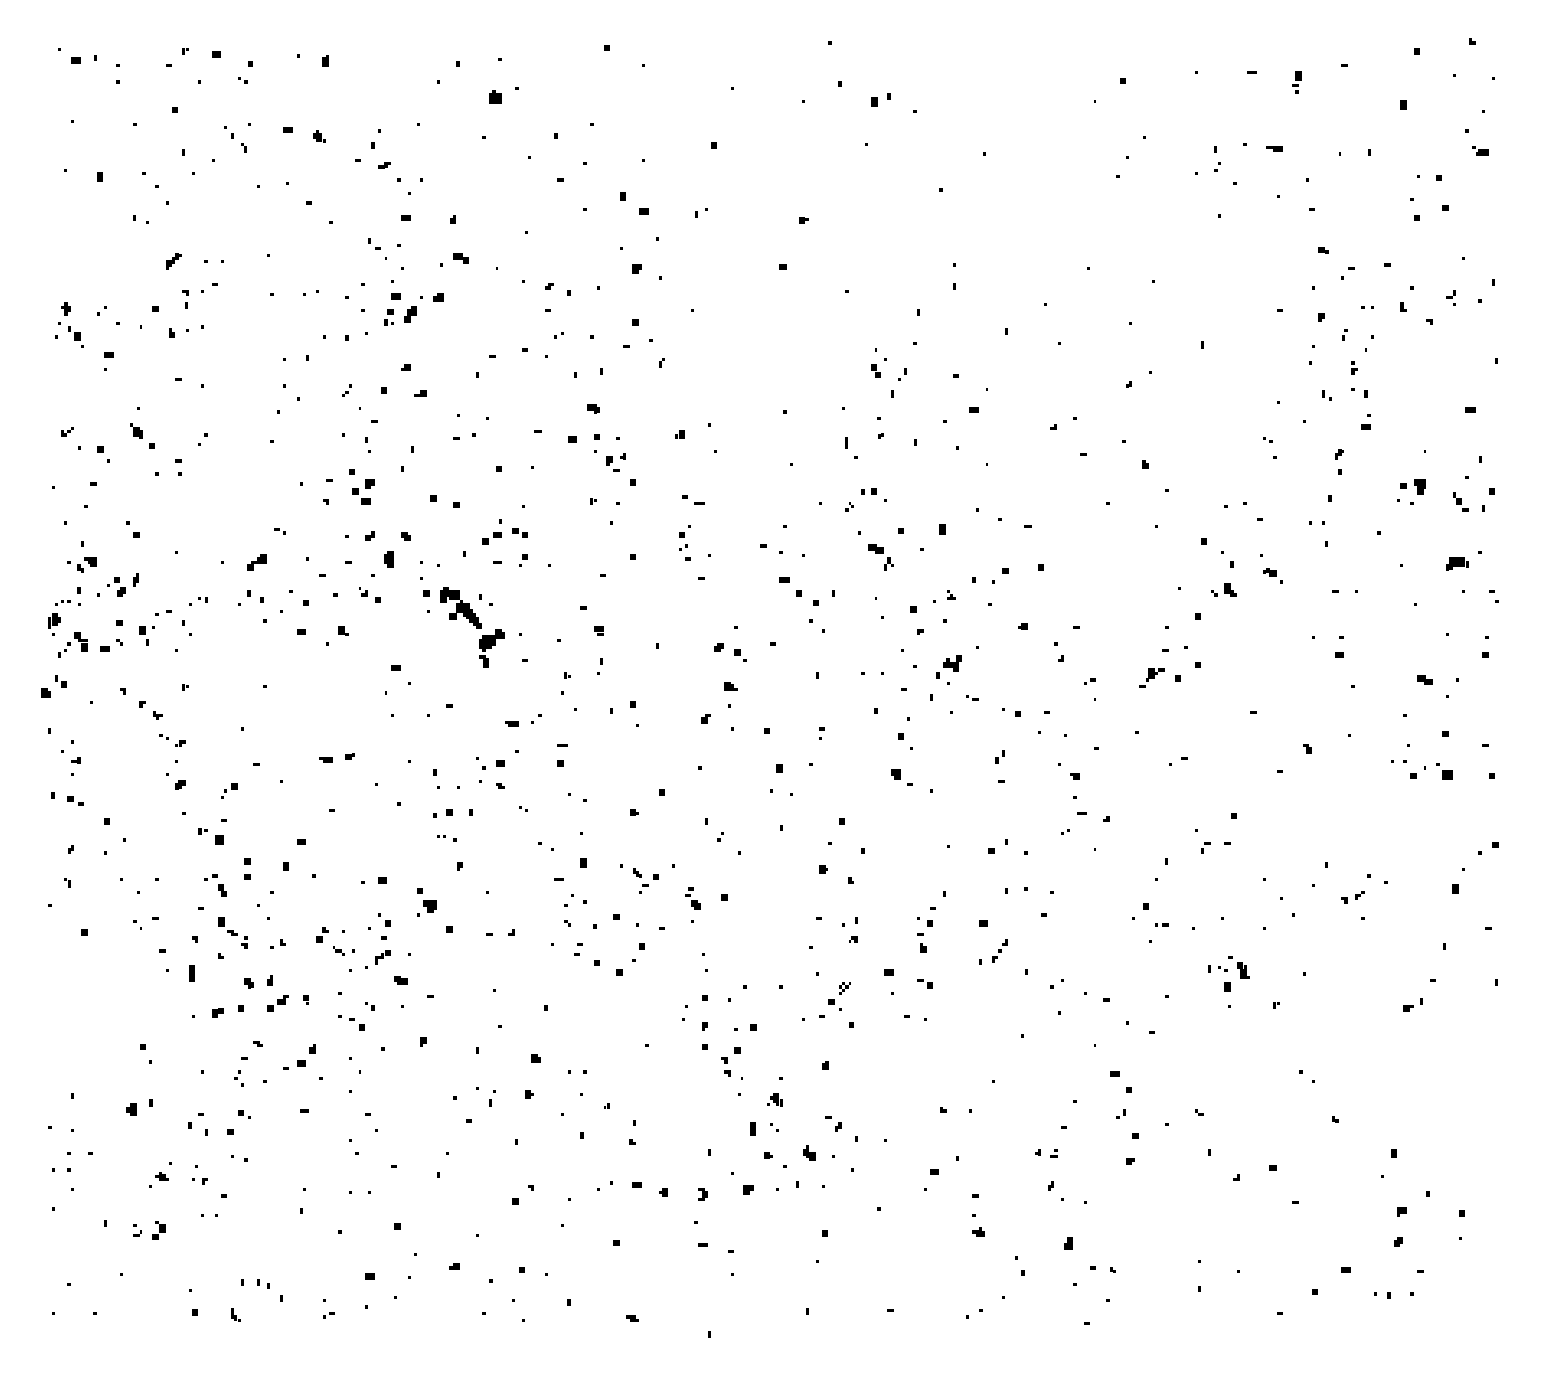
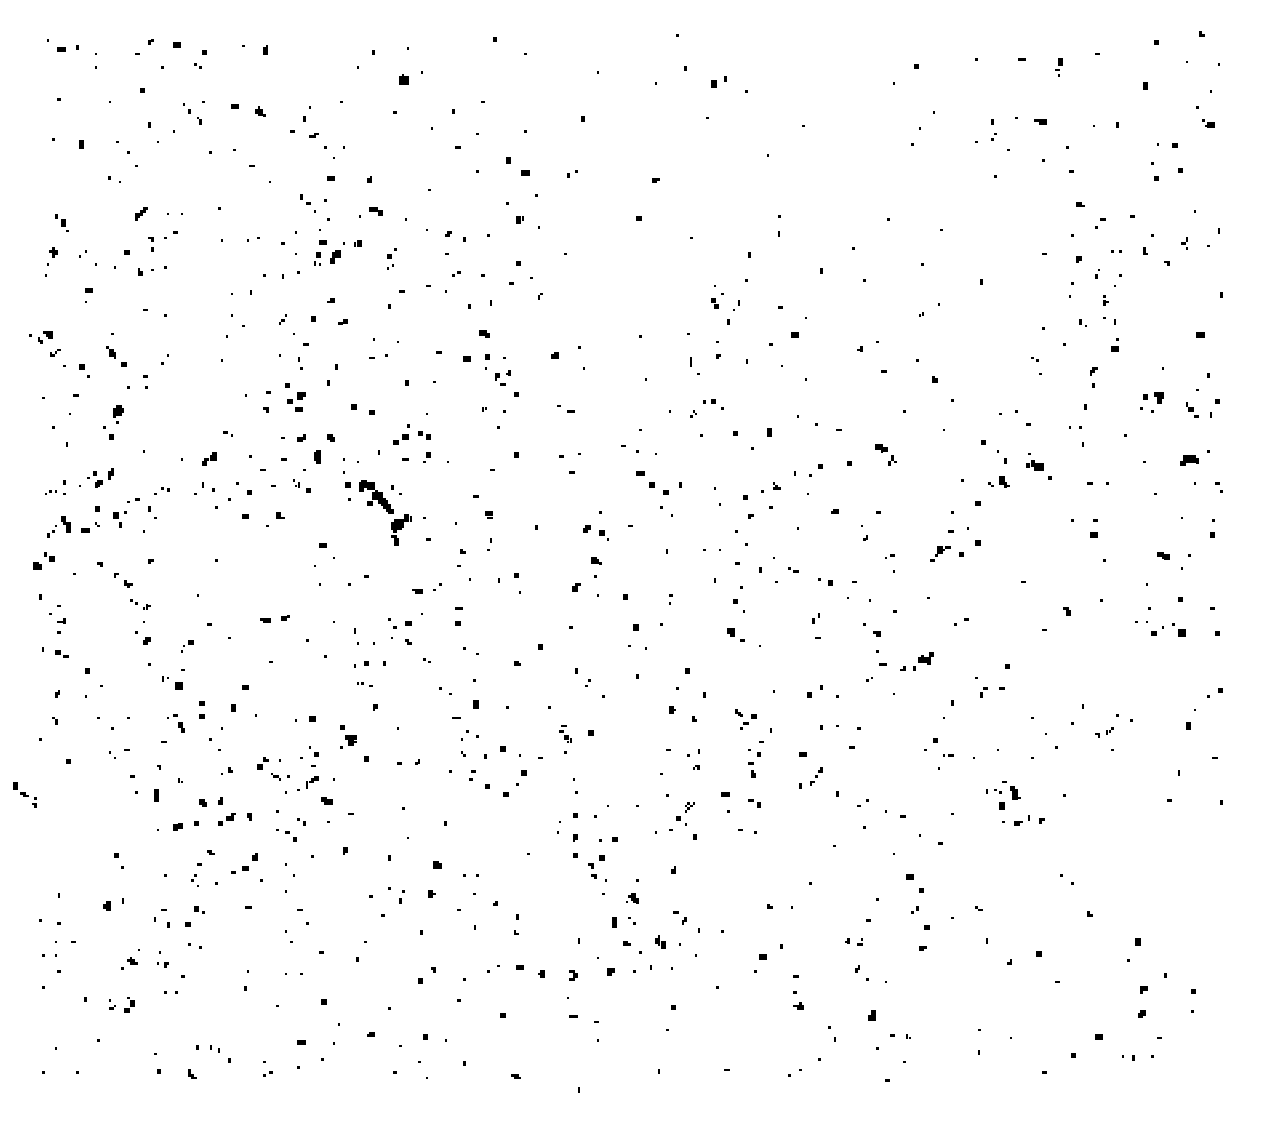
part: (75, 336) -> (61, 222), moved
part: (684, 537) -> (391, 258), moved
part: (880, 557) -> (885, 455), moved
part: (81, 564) -> (40, 337), moved
part: (1272, 575) -> (1038, 470), size x1.6
part: (54, 624) -> (118, 414), moved
part: (948, 666) -> (922, 661), moved
part: (645, 880) -> (745, 719), moved
part: (232, 932) -> (24, 794), moved
part: (1412, 1004) -> (1021, 820), moved

